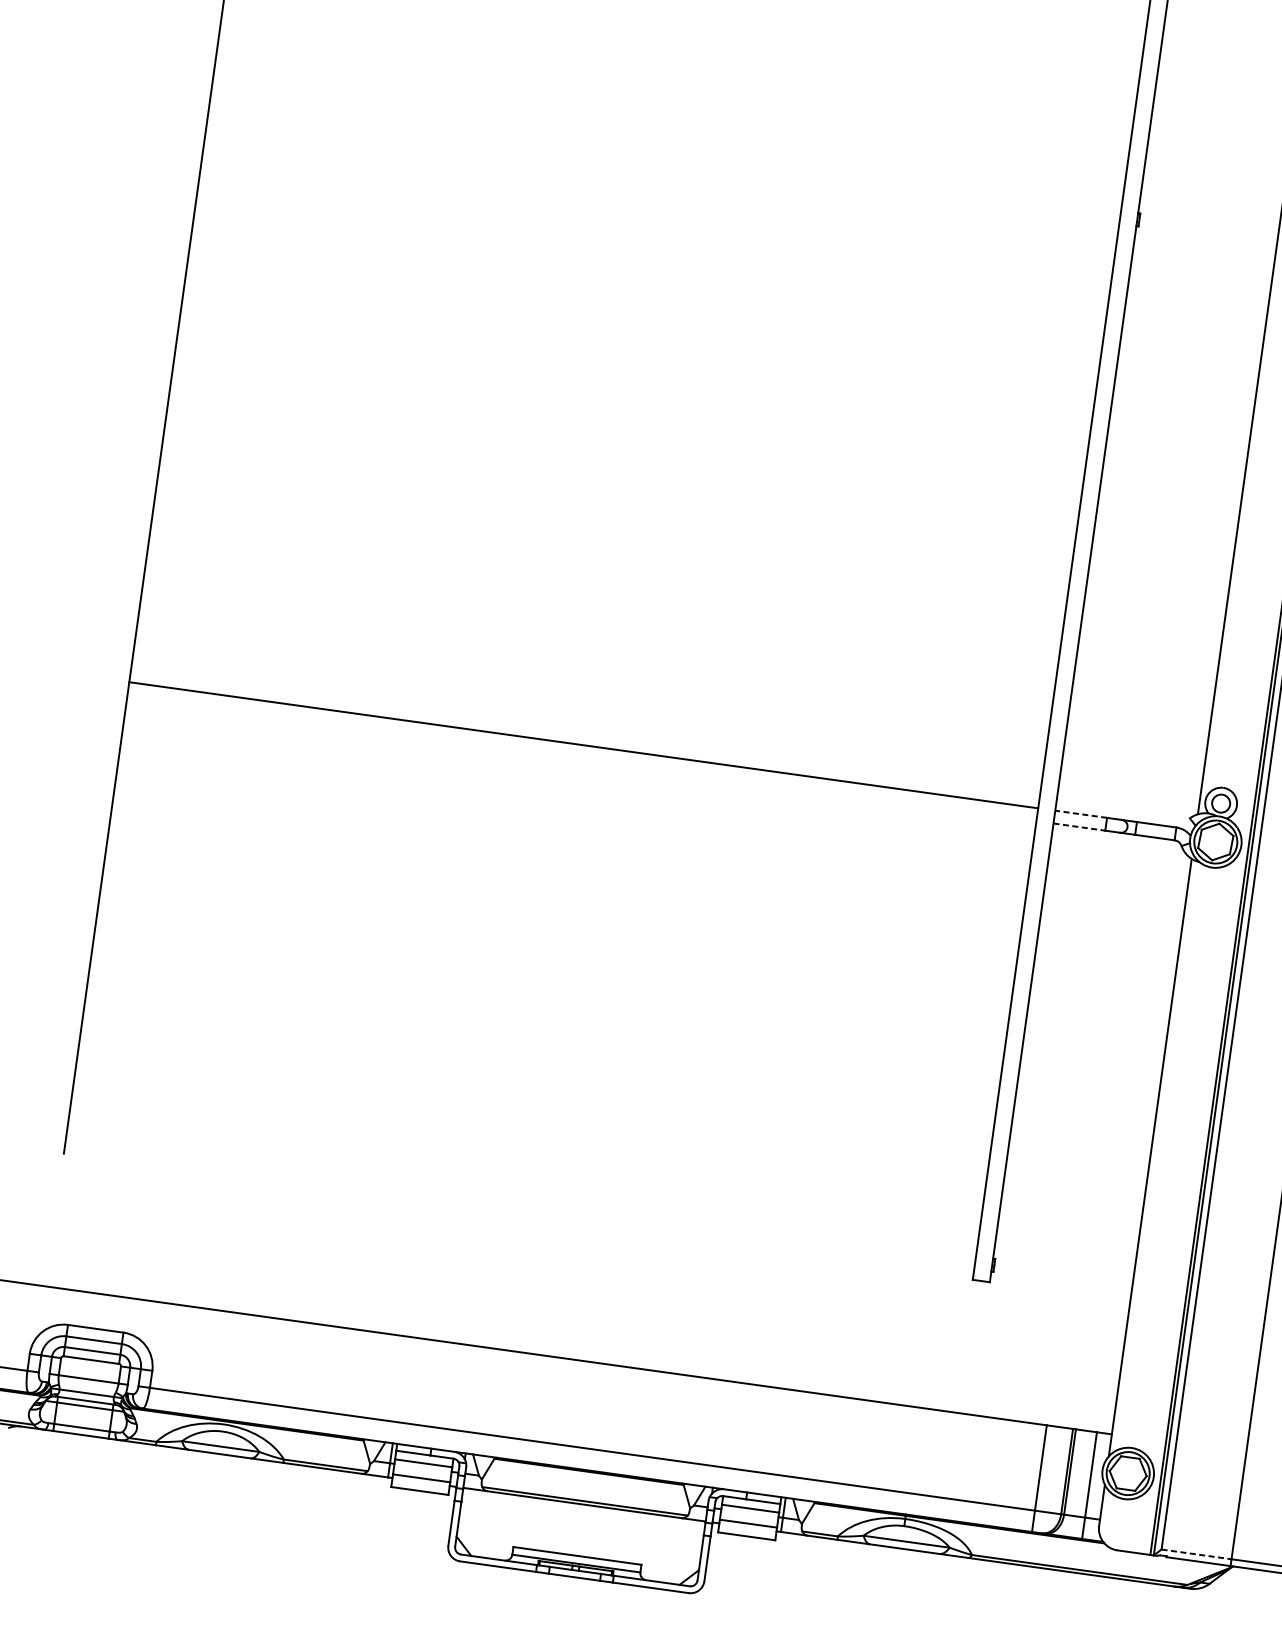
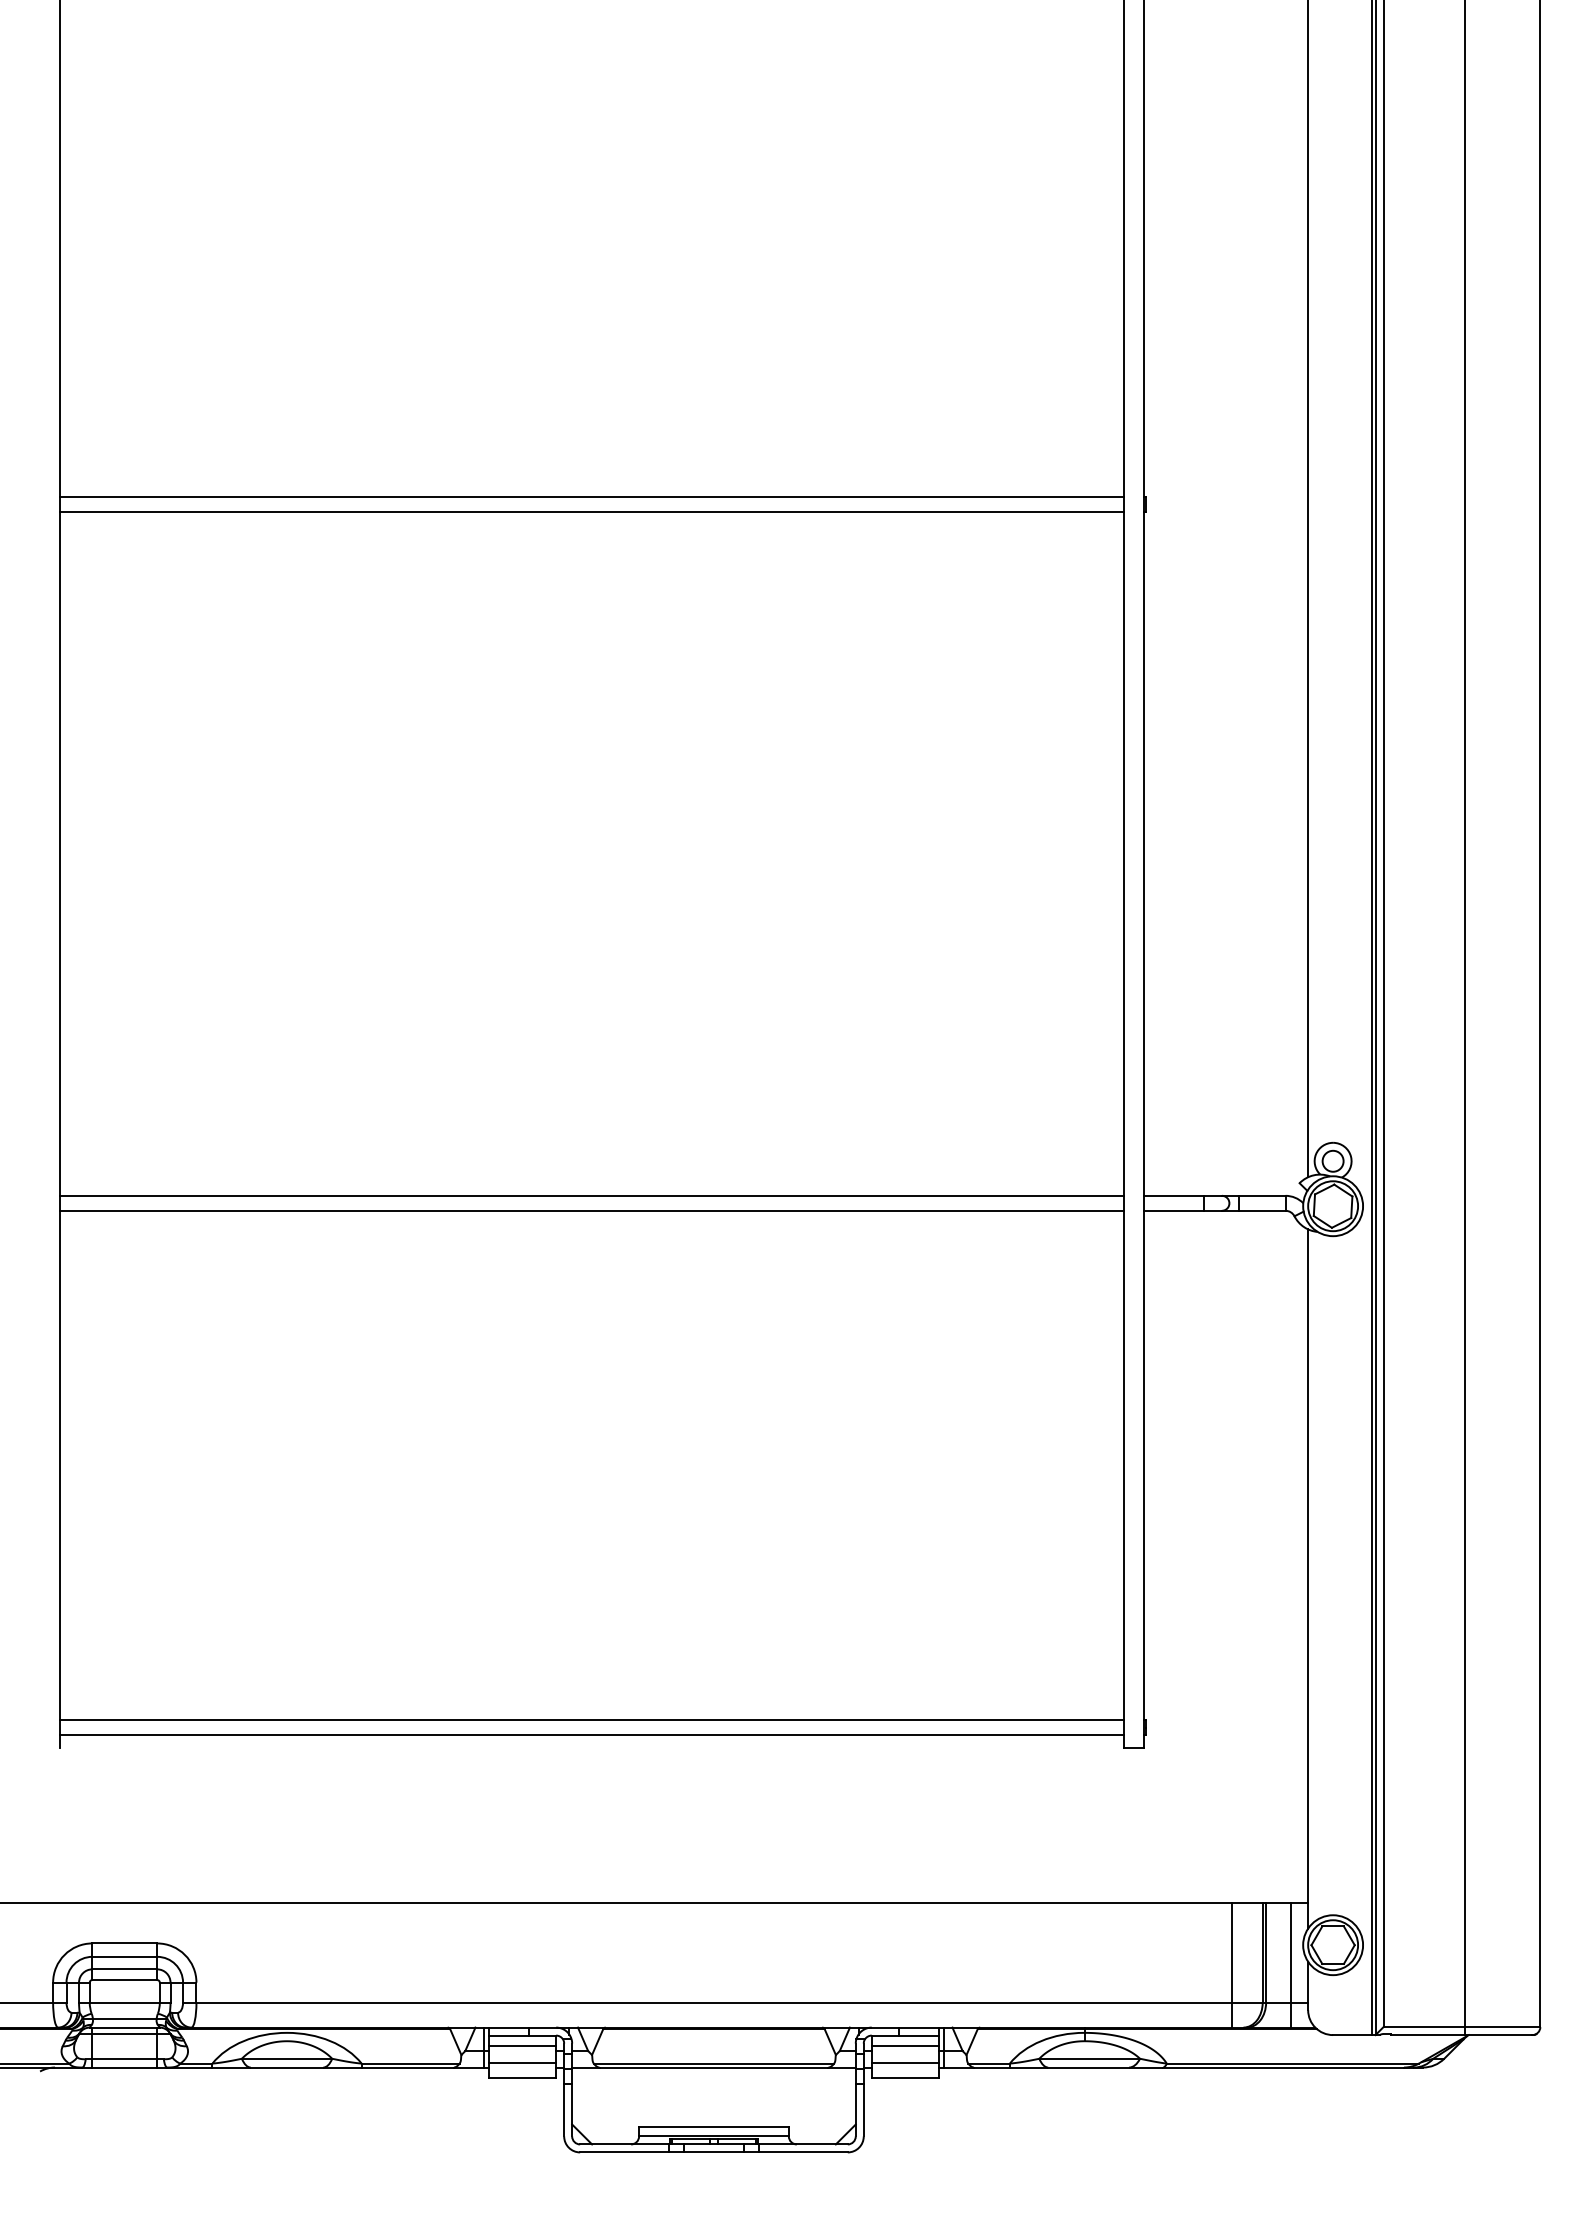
line: (666, 147) -> (591, 496), added
line: (664, 160) -> (591, 511), added
line: (581, 757) -> (591, 1210), added
line: (1080, 813) -> (1173, 1195), dashed -> solid
line: (1079, 826) -> (1174, 1210), dashed -> solid
line: (521, 1193) -> (591, 1720), added
line: (519, 1206) -> (591, 1735), added
line: (1196, 1554) -> (1424, 2027), dashed -> solid

